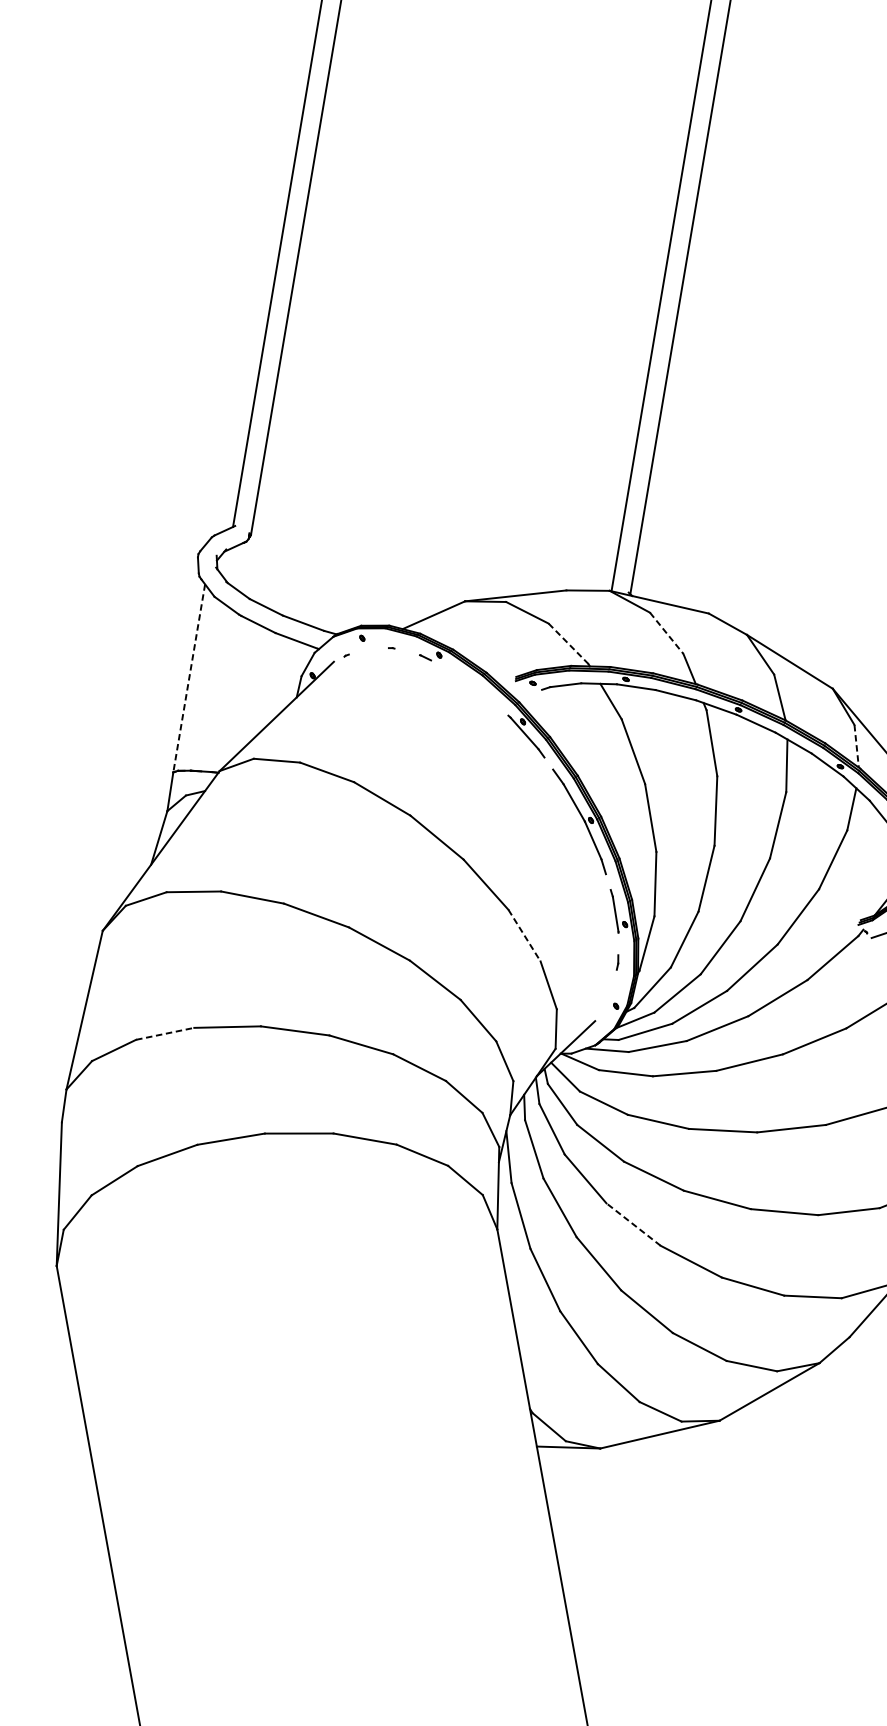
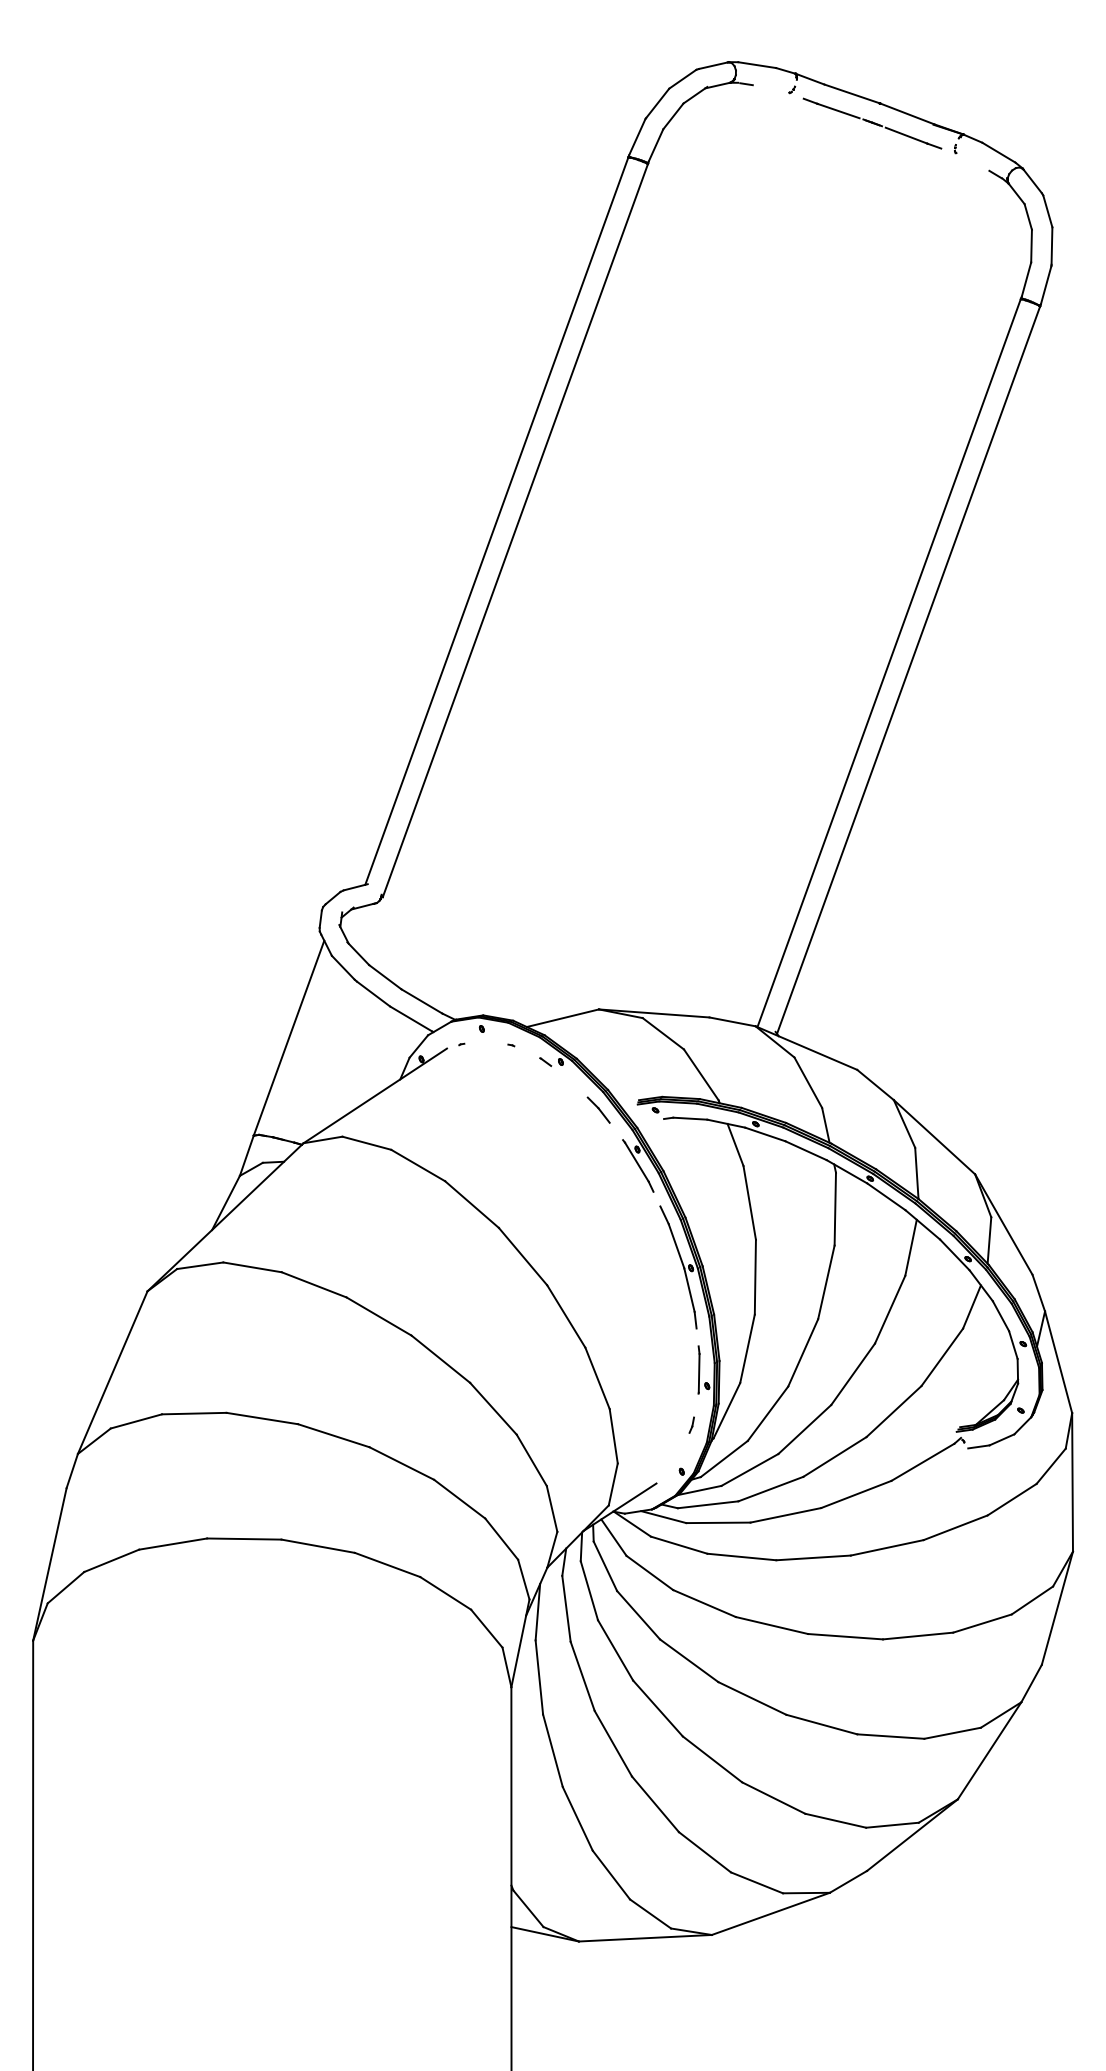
line: (666, 633) -> (808, 1082), dashed -> solid
line: (568, 643) -> (701, 1074), dashed -> solid
line: (189, 678) -> (289, 1038), dashed -> solid
line: (481, 692) -> (598, 1109), added
line: (856, 747) -> (989, 1241), dashed -> solid
line: (524, 935) -> (597, 1378), dashed -> solid
line: (165, 1033) -> (194, 1413), dashed -> solid
line: (633, 1224) -> (657, 1708), dashed -> solid

